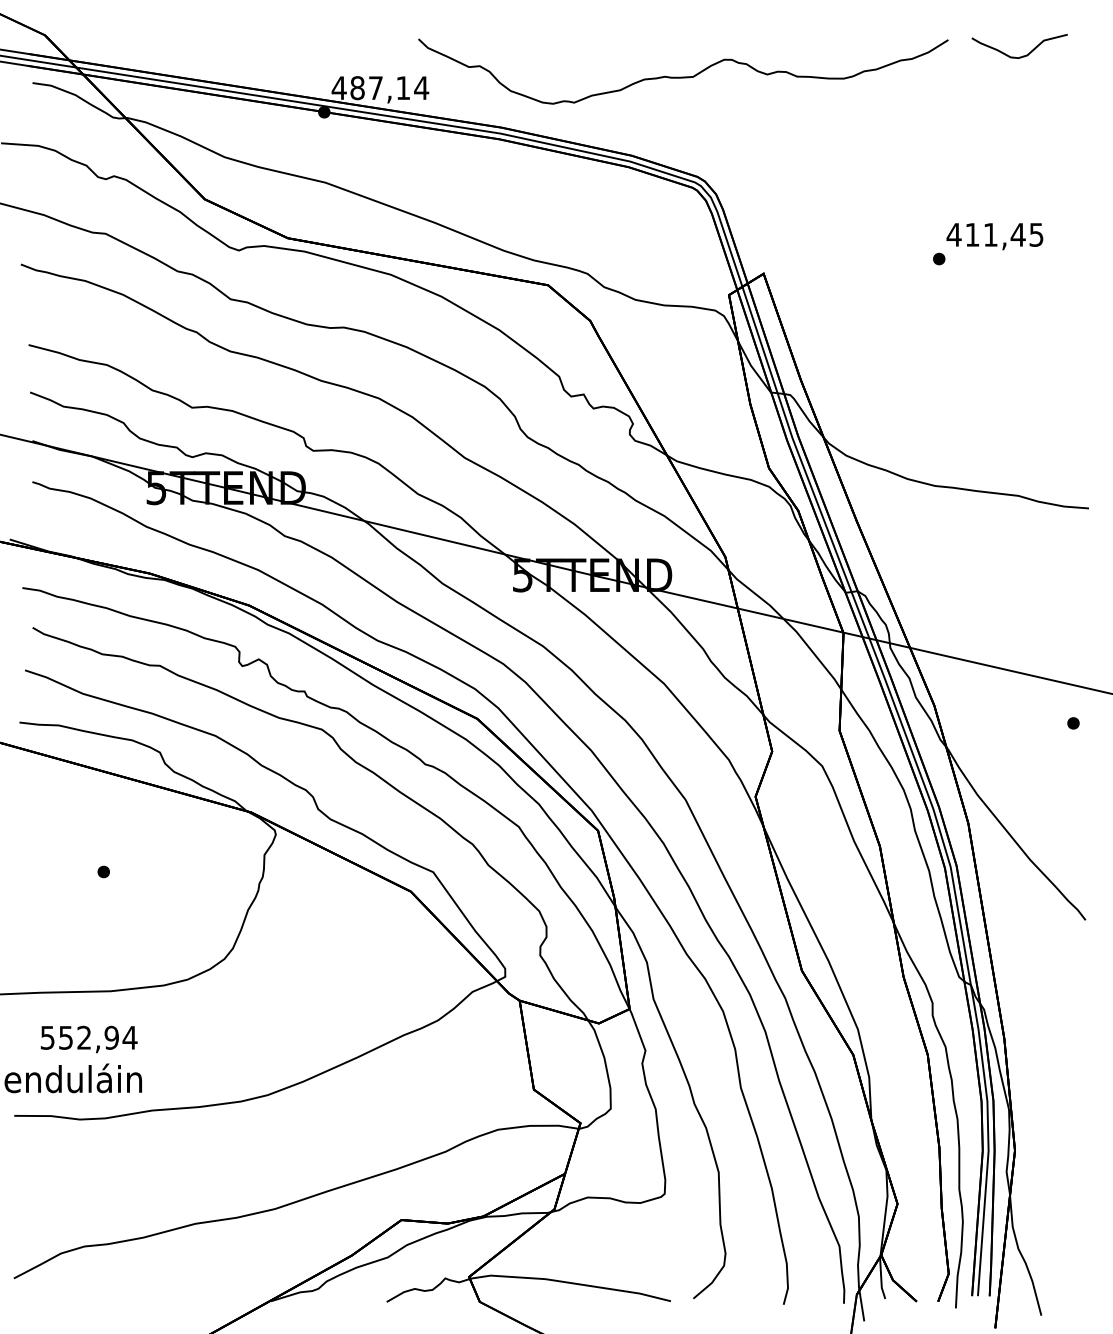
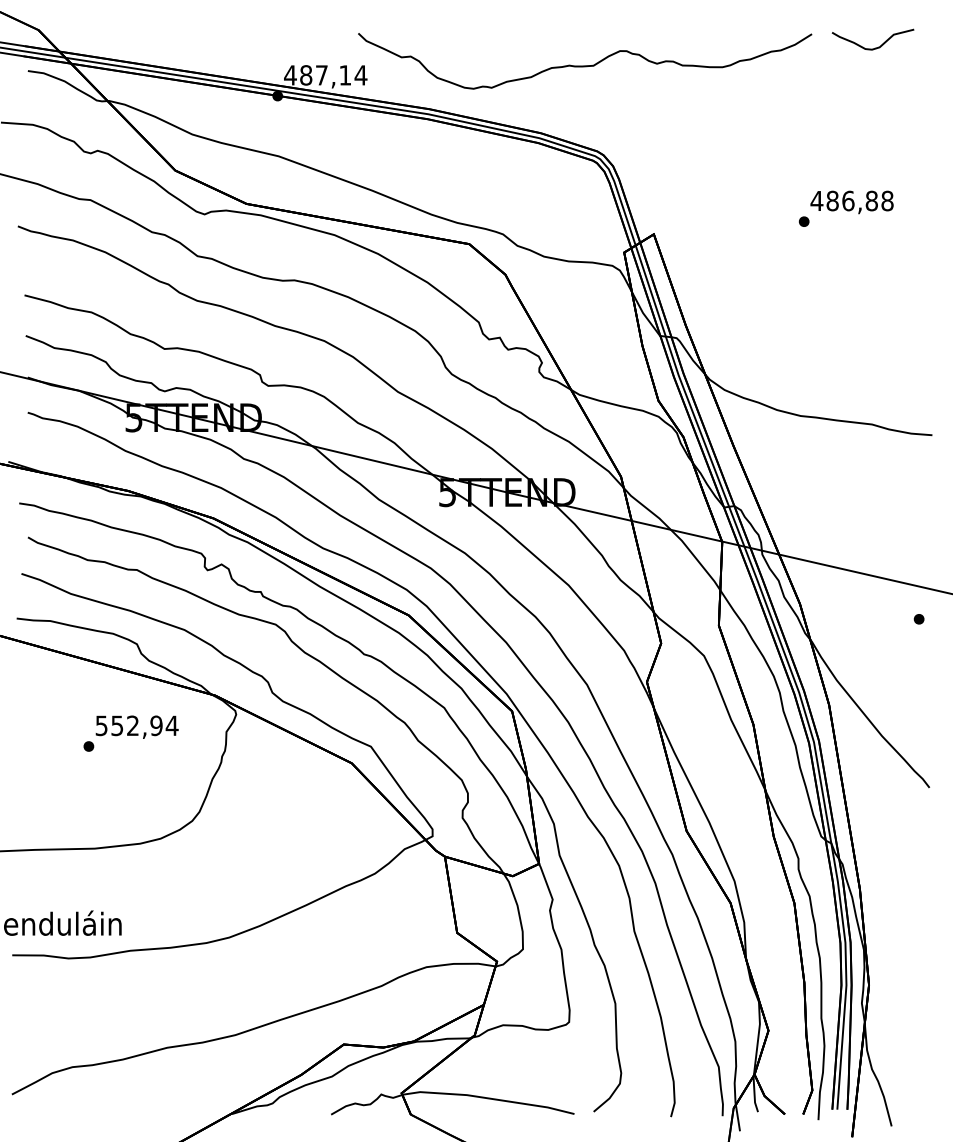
text: (1004, 234) -> (860, 200), 411,45 -> 486,88
text: (89, 1039) -> (137, 727), moved

